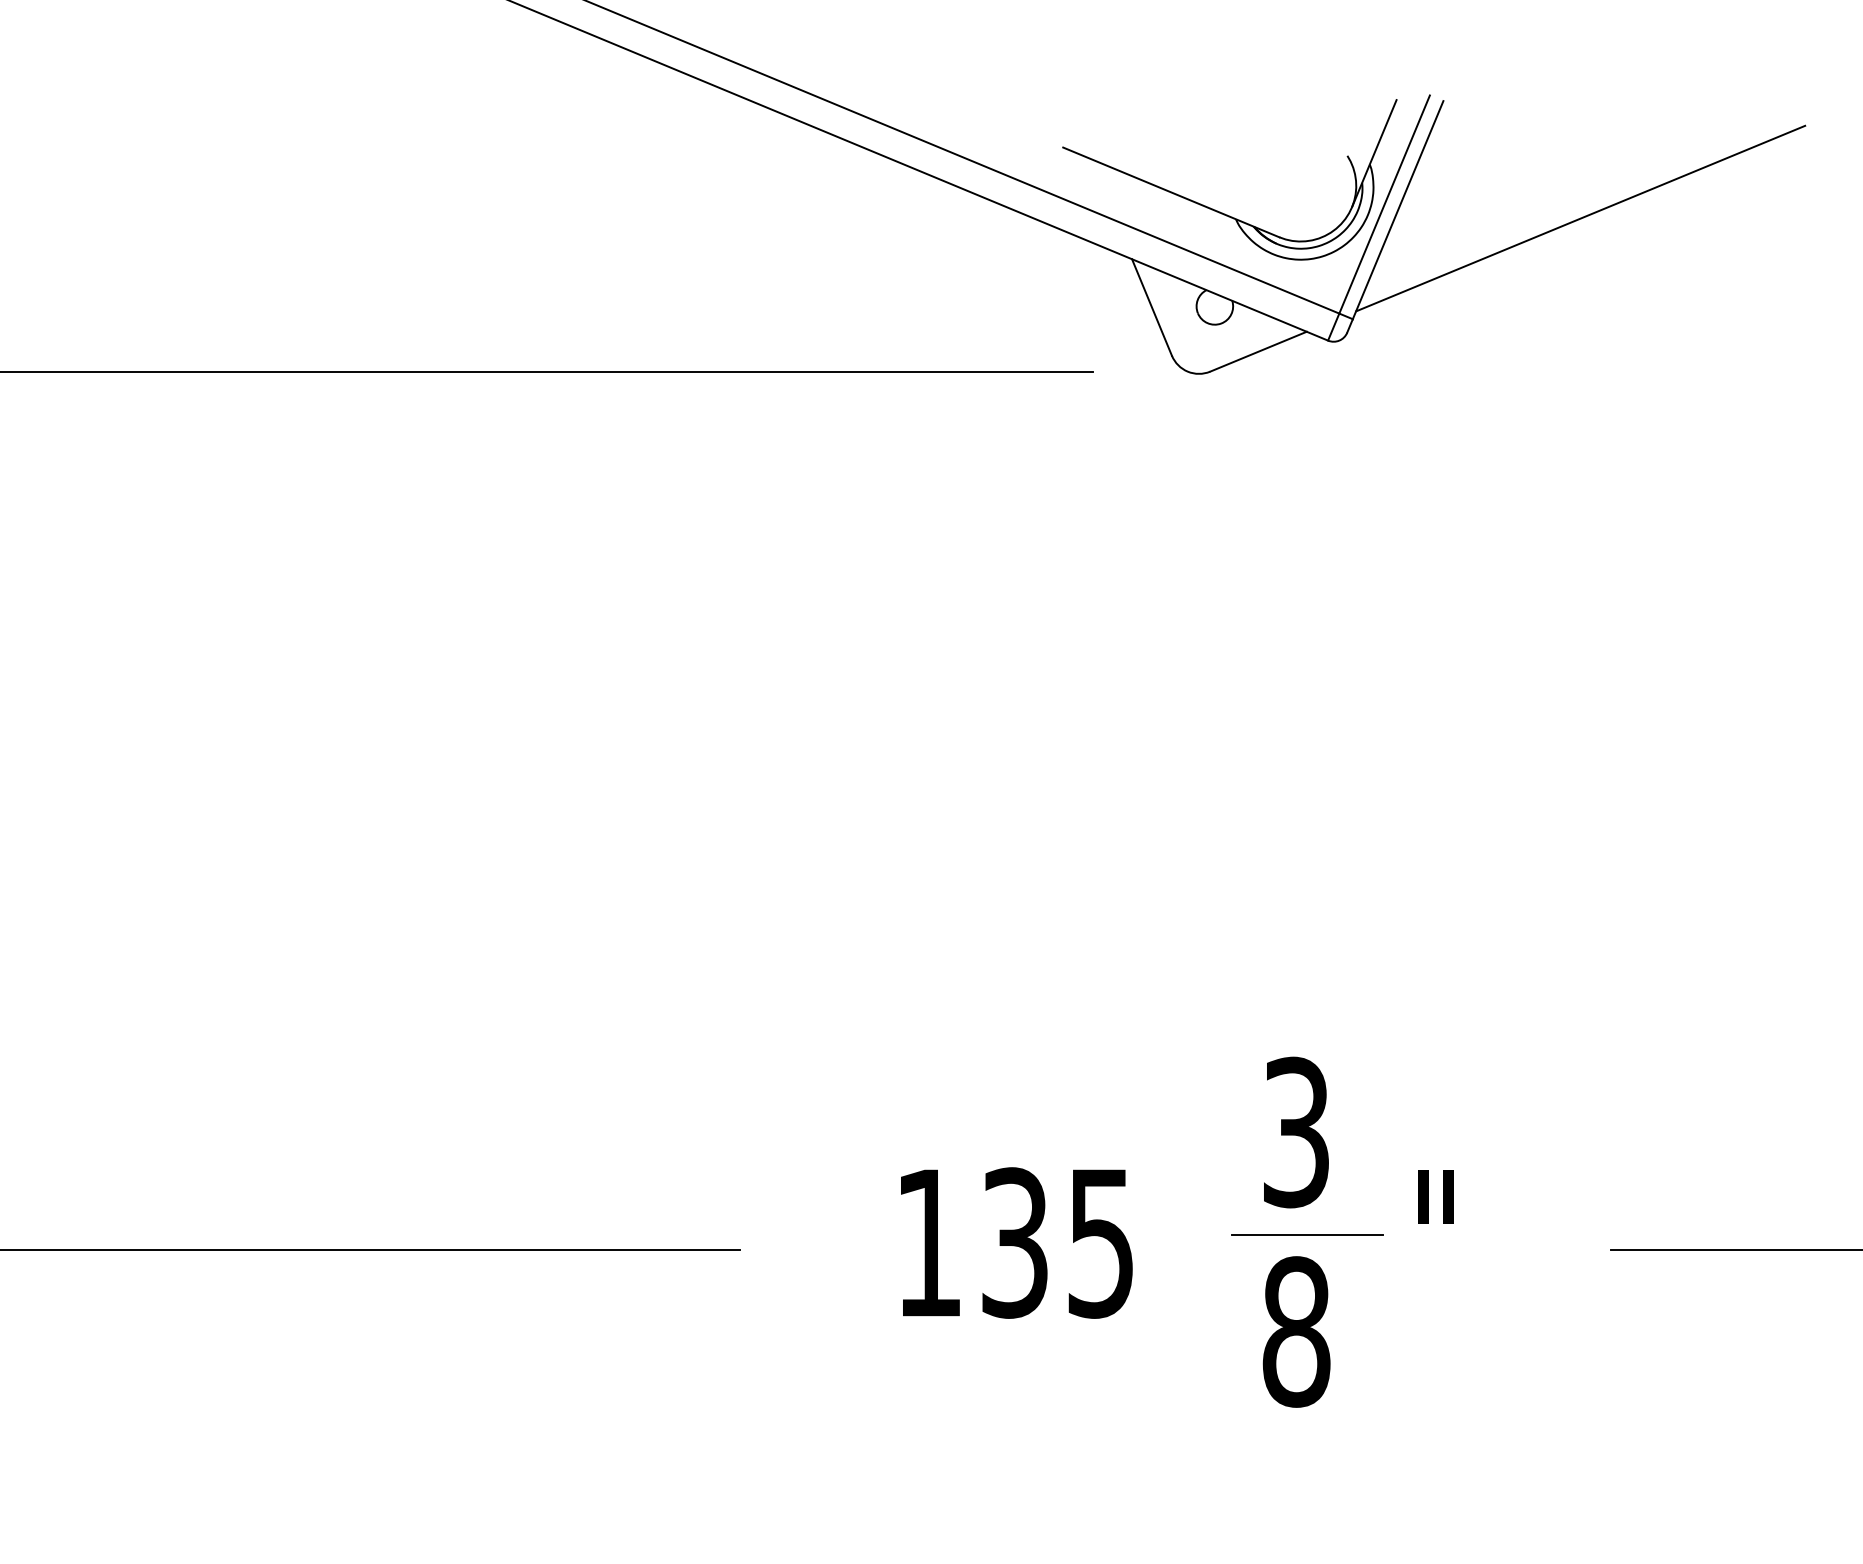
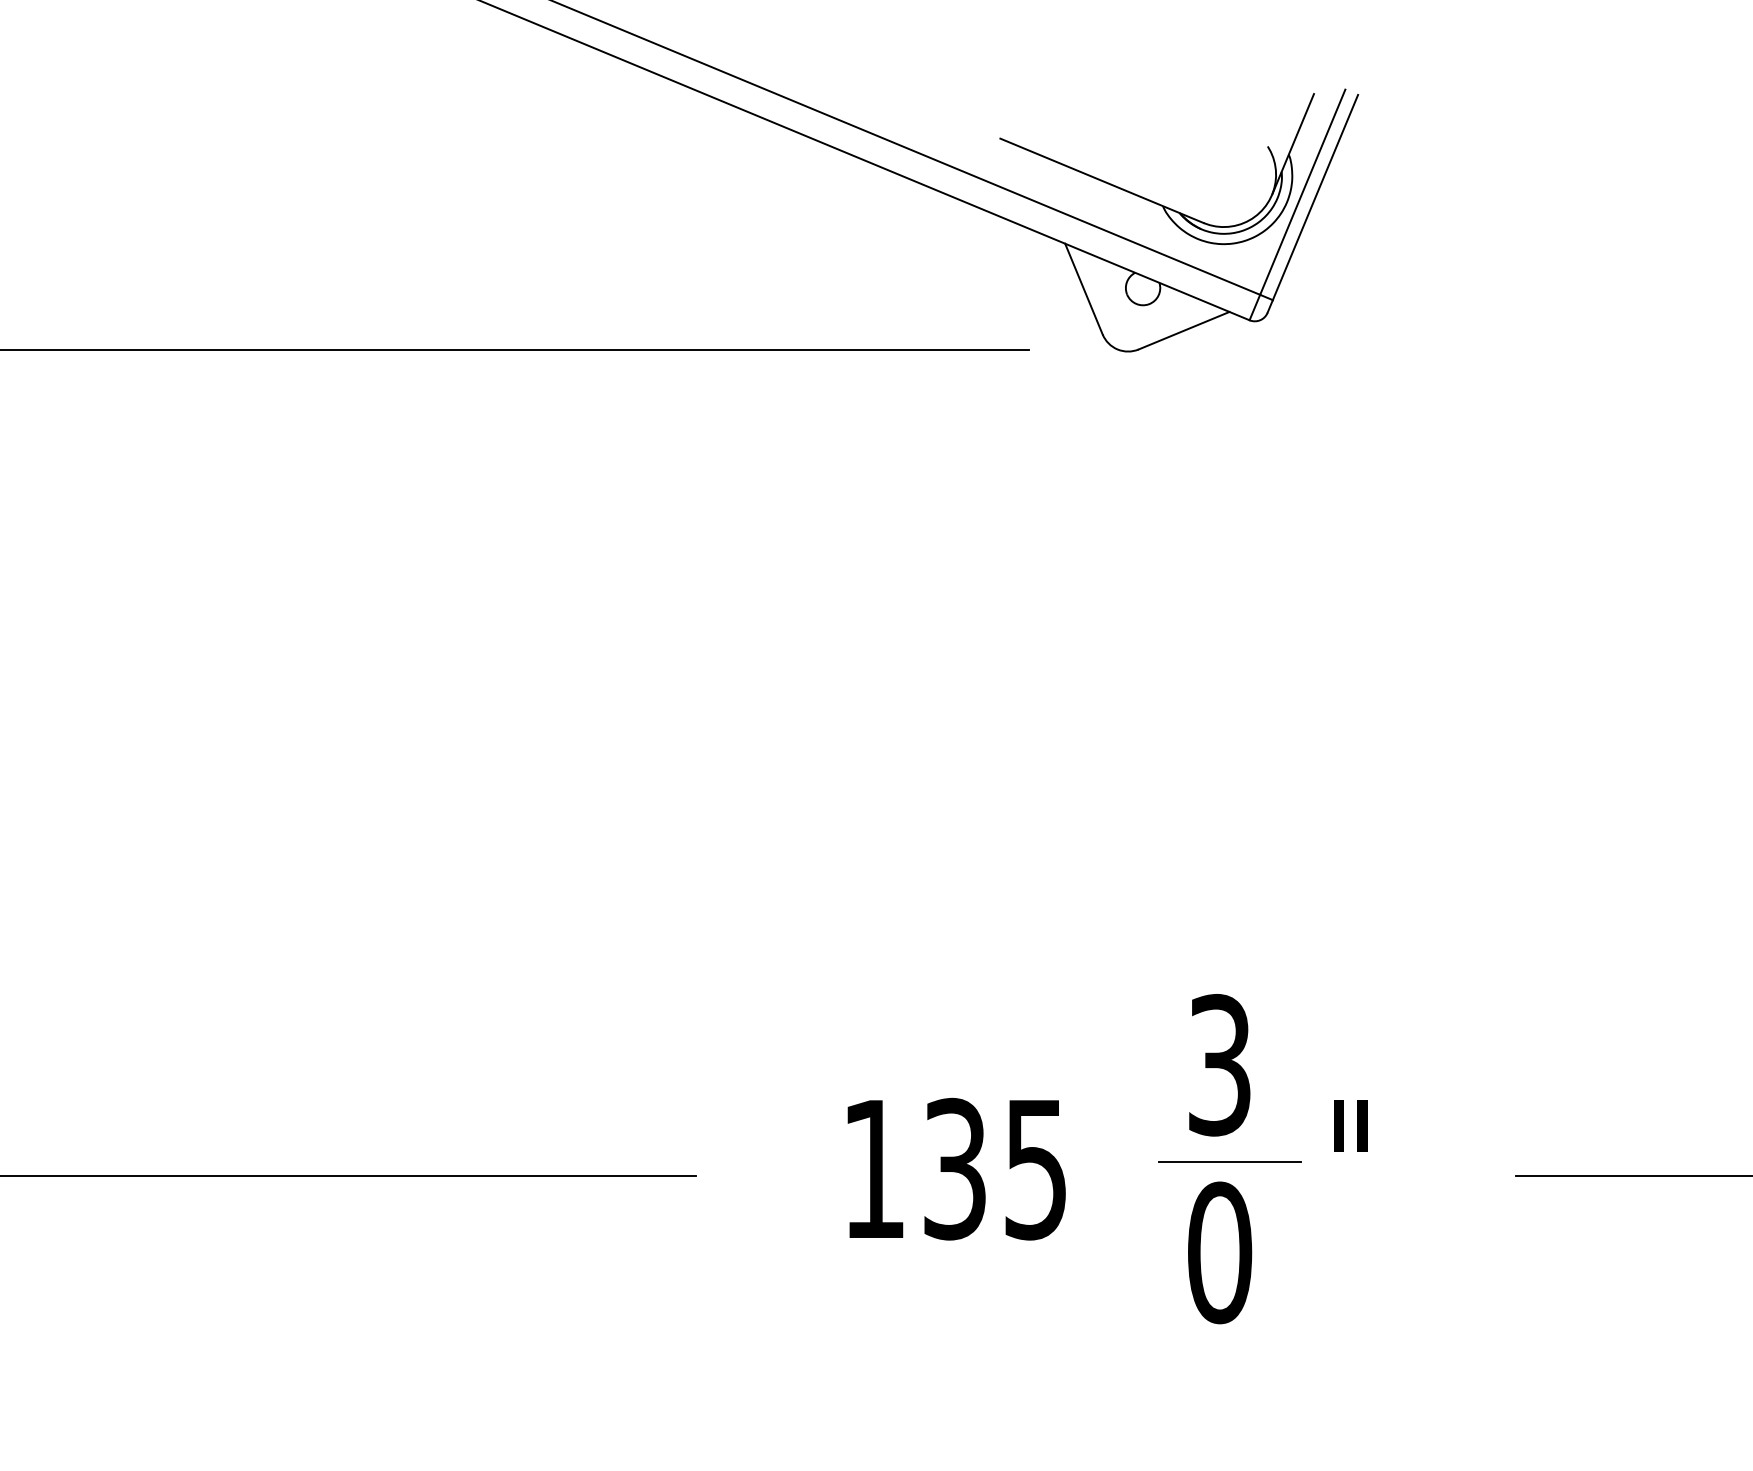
line: (1579, 218) -> (1486, 205), removed
text: (1297, 1331) -> (1220, 1252), 8 -> 0

